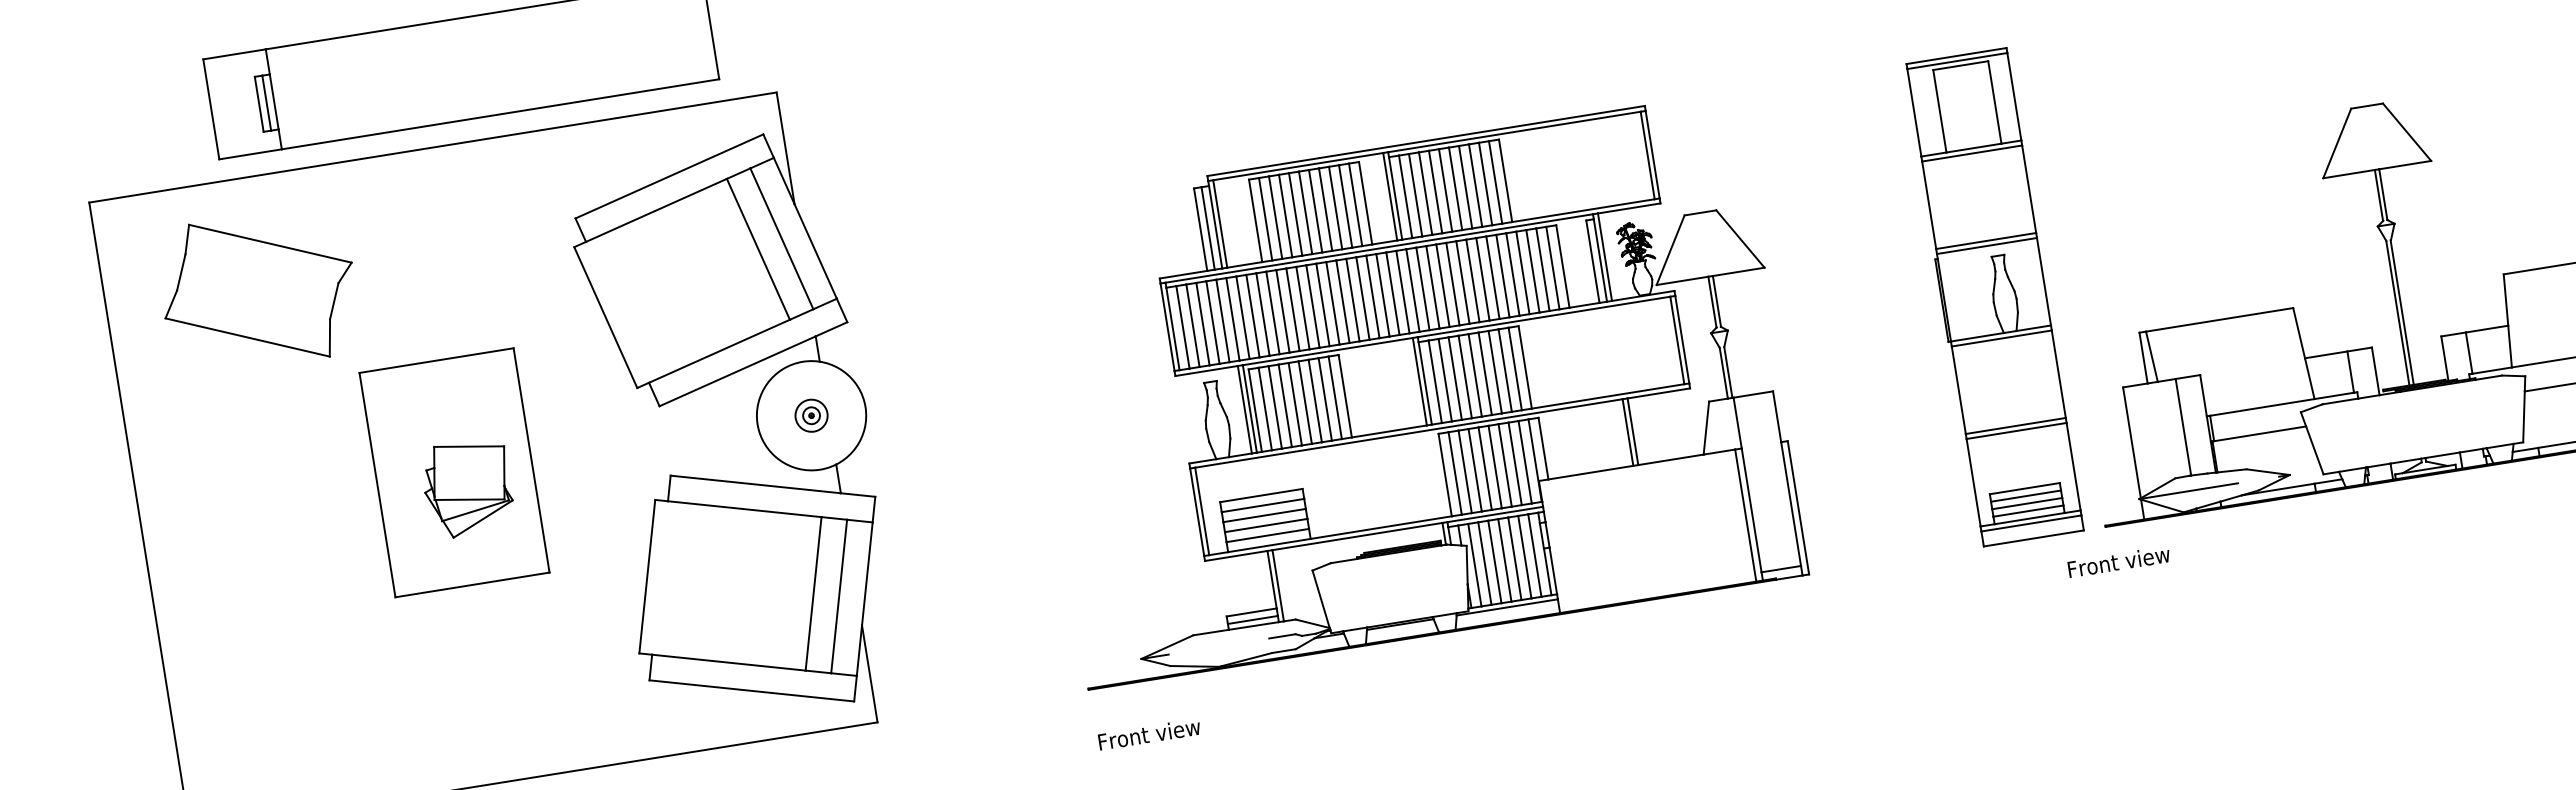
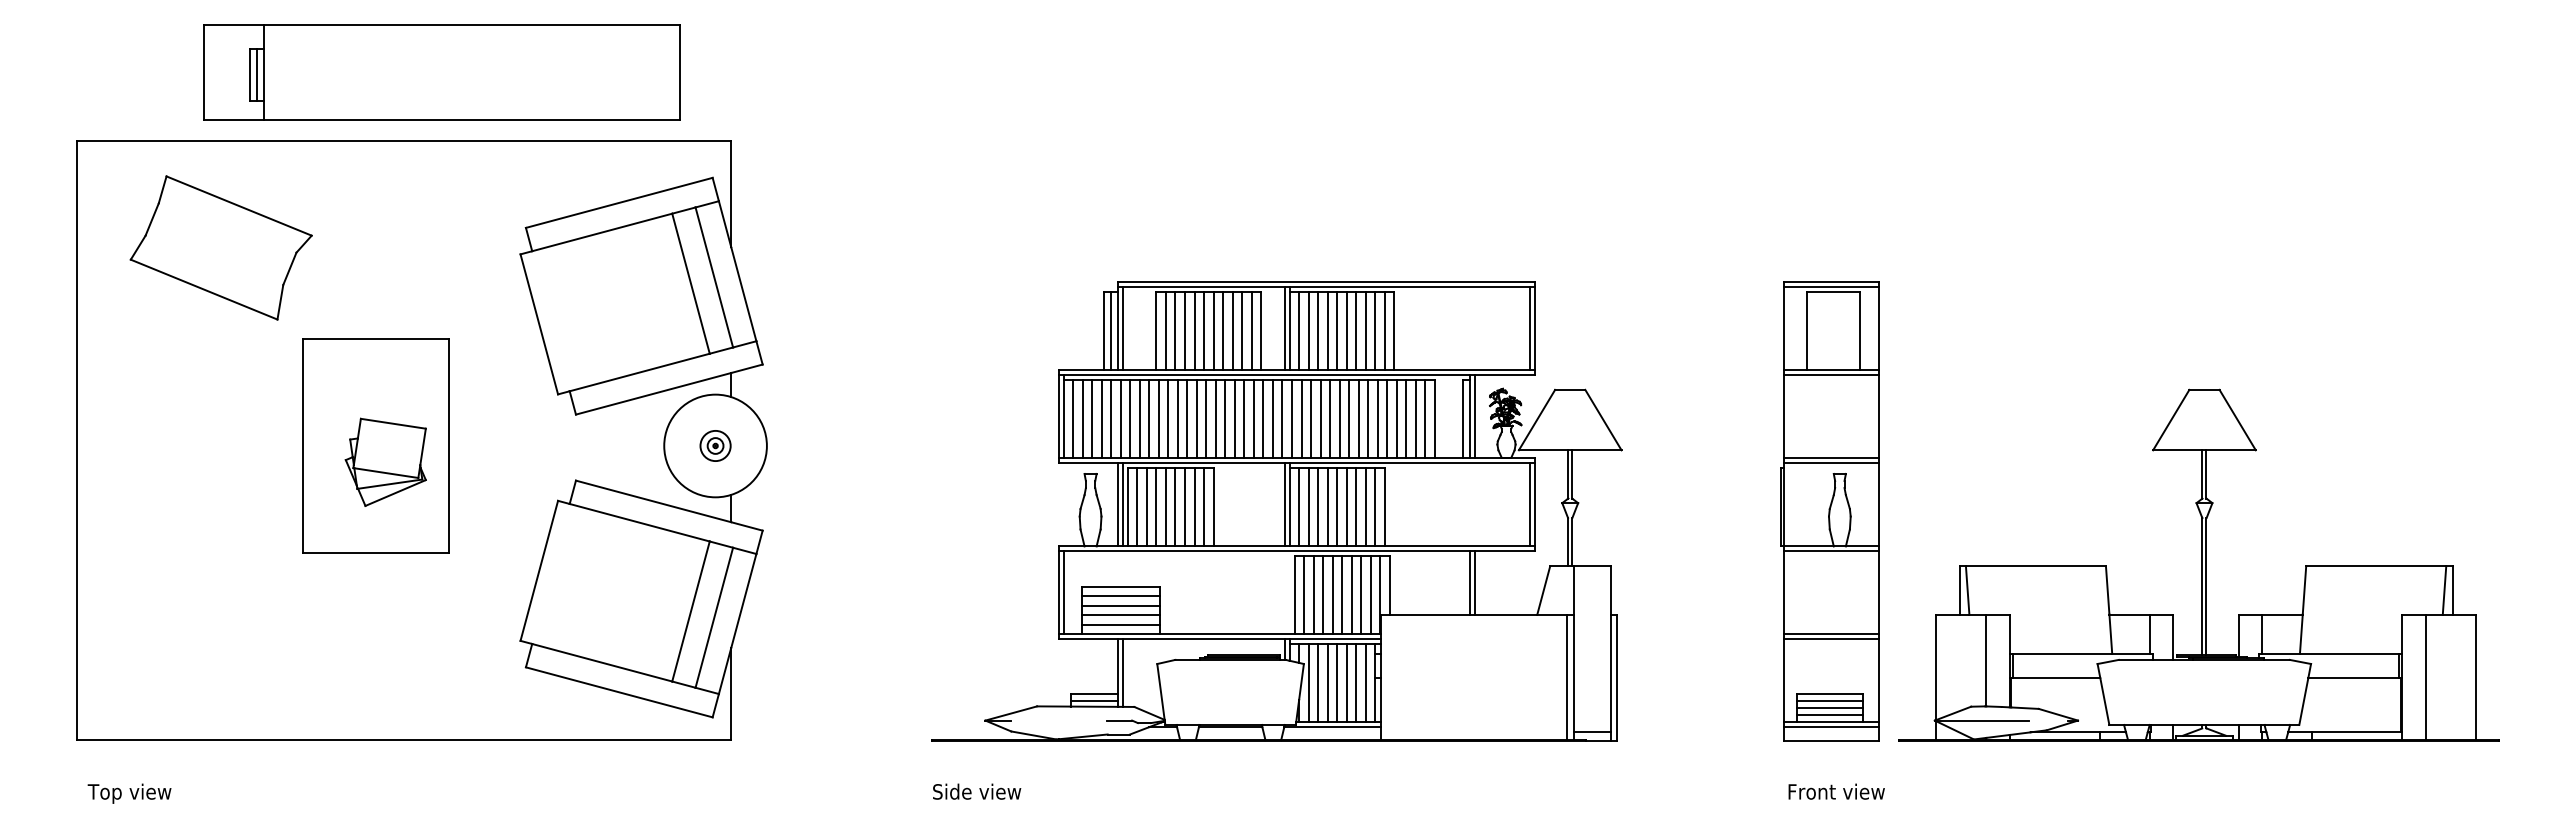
text: (2118, 561) -> (1836, 791), moved
text: (1149, 734) -> (981, 791), Front view -> Side view

